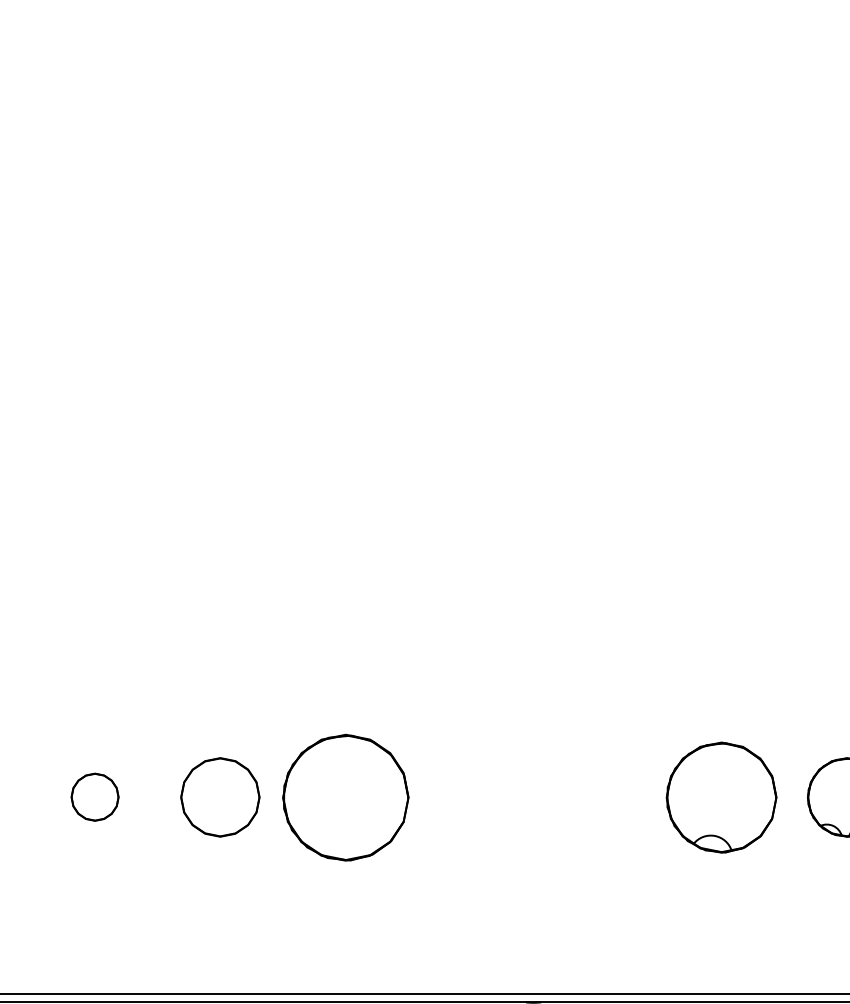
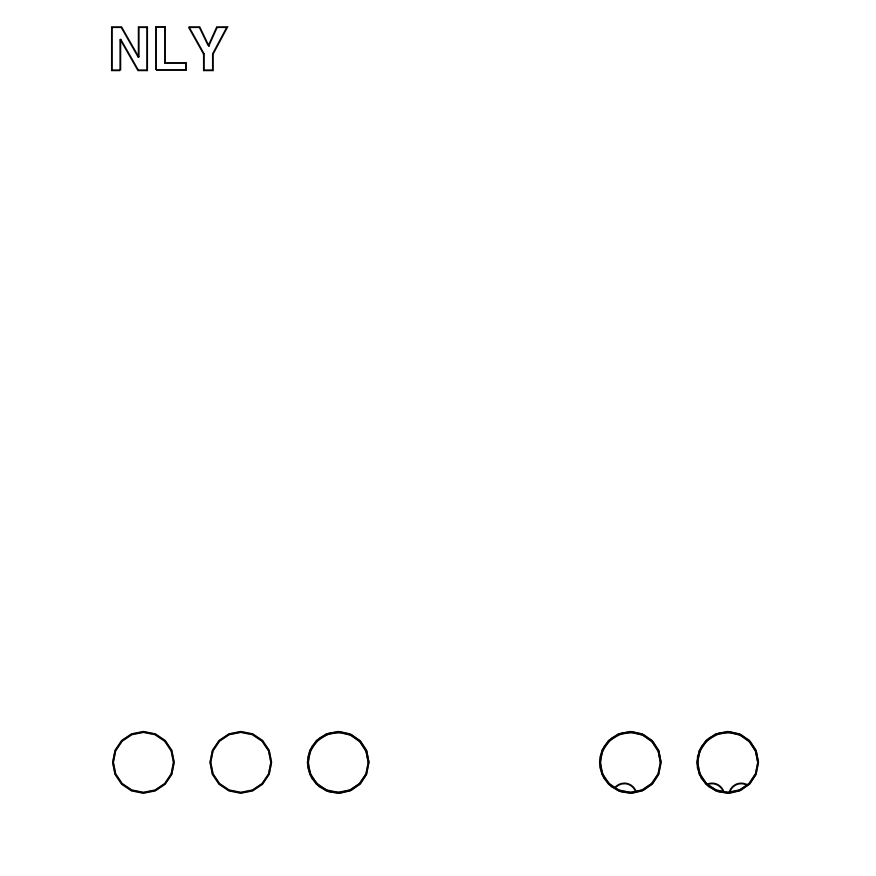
part: (95, 796) -> (143, 761), size x1.67
part: (344, 796) -> (337, 761), size x0.62
part: (721, 796) -> (630, 761), size x0.71

